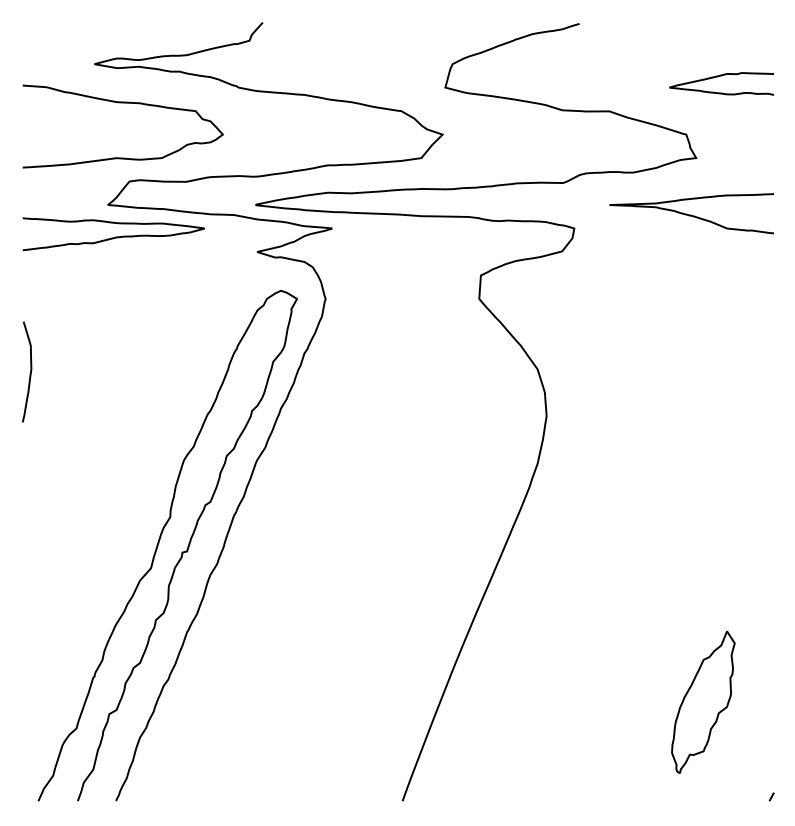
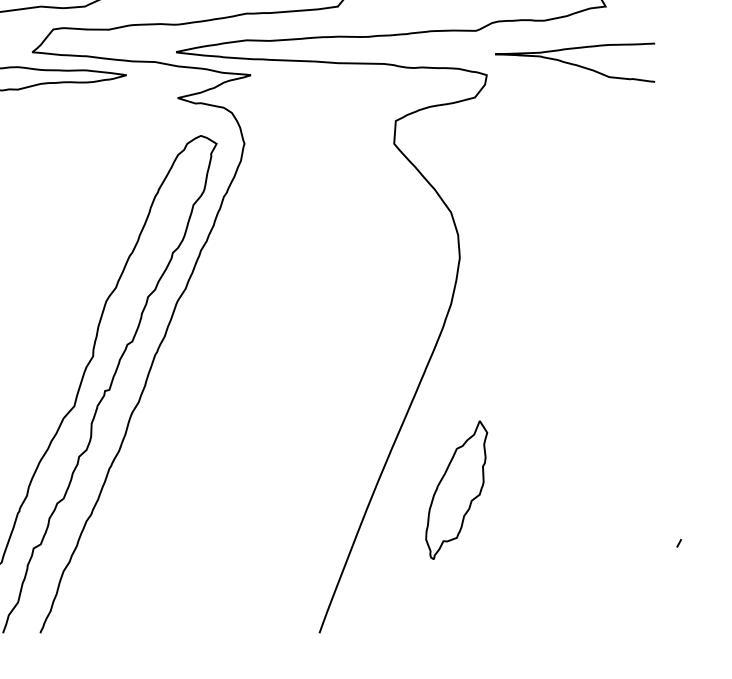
curve: (691, 214) -> (574, 63), moved
part: (703, 701) -> (456, 489), moved
line: (771, 796) -> (678, 542), moved

